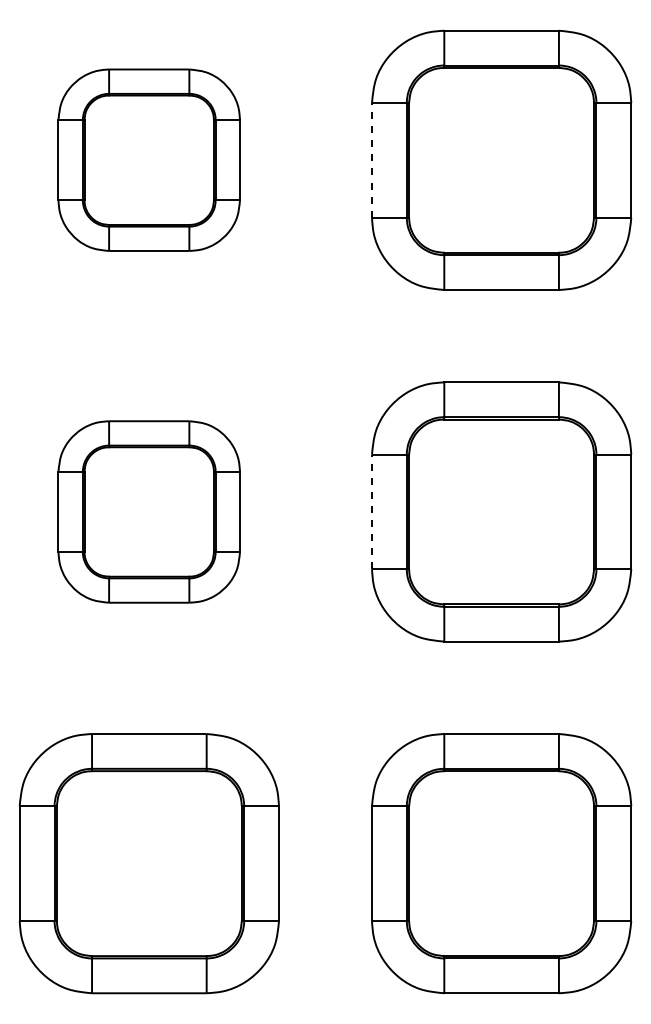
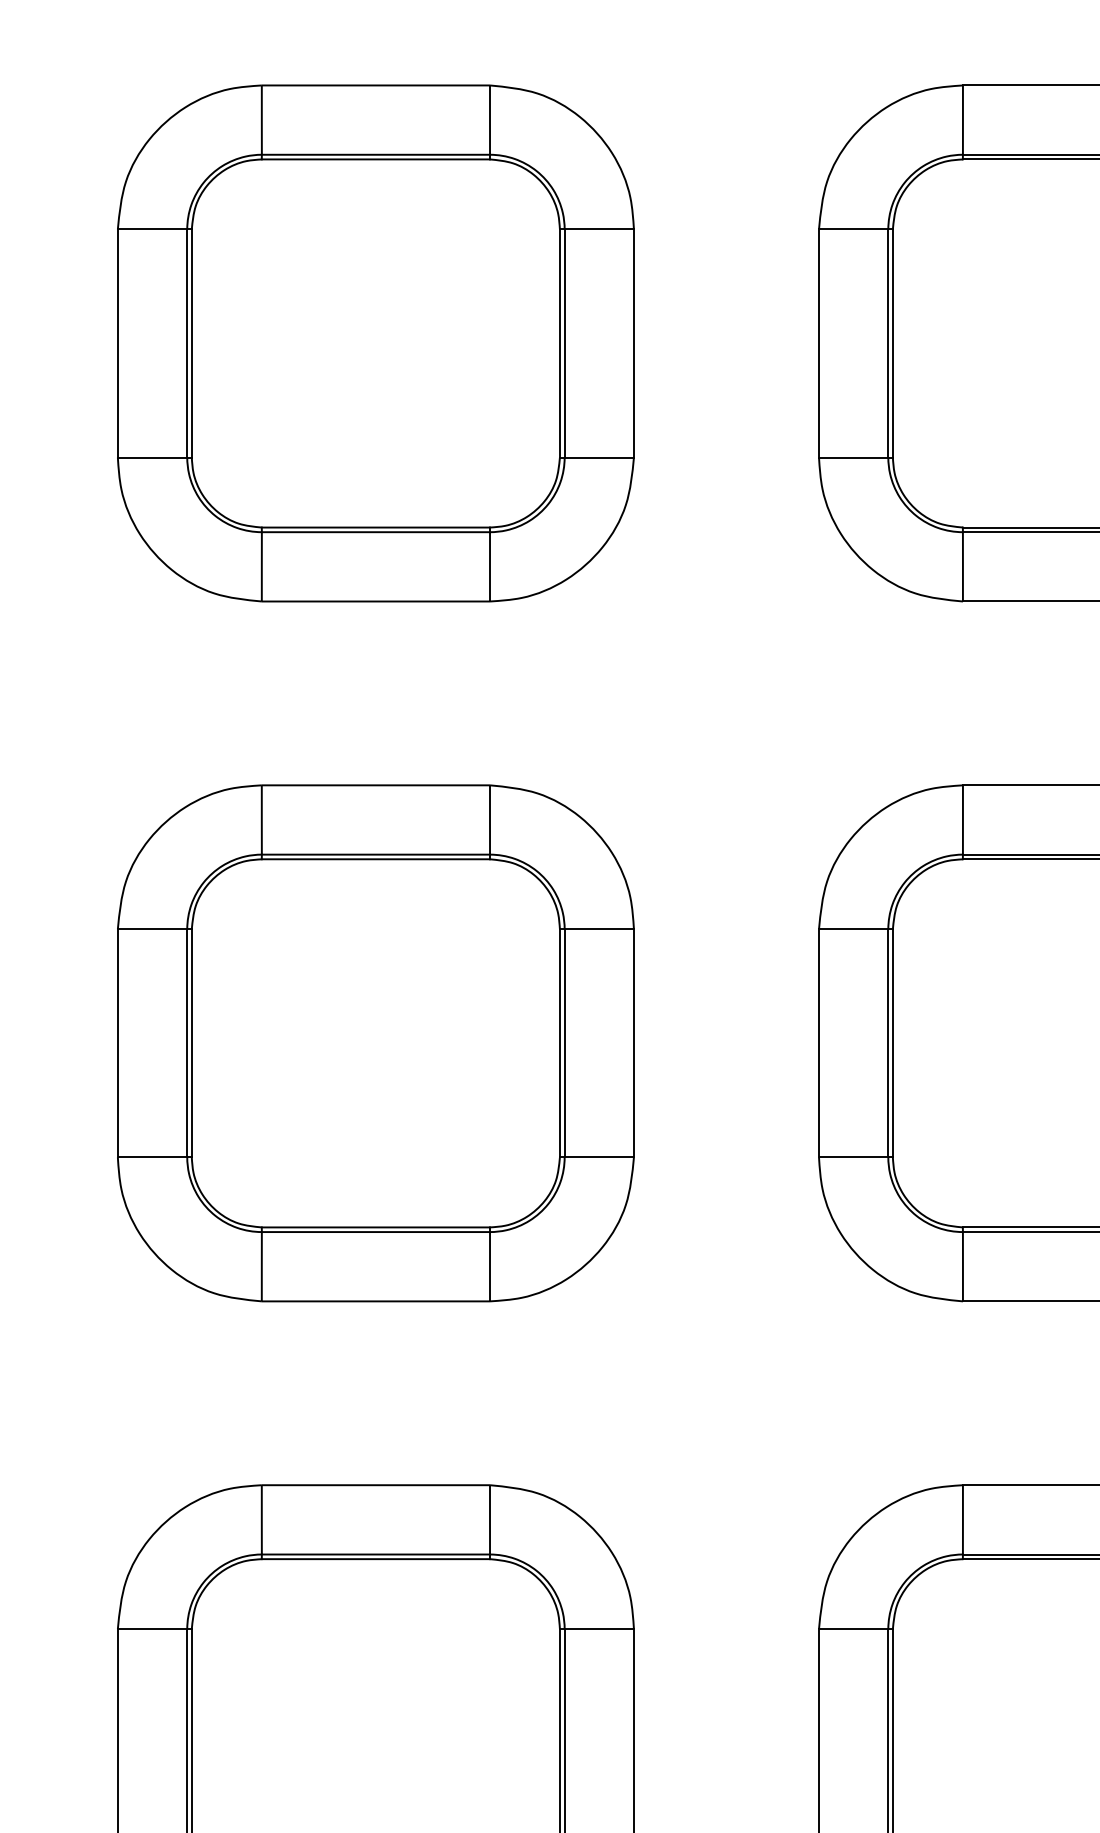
part: (148, 159) -> (374, 341), size x1.43
line: (371, 159) -> (818, 341), dashed -> solid
part: (148, 511) -> (374, 1042), size x1.43
line: (371, 511) -> (818, 1042), dashed -> solid

